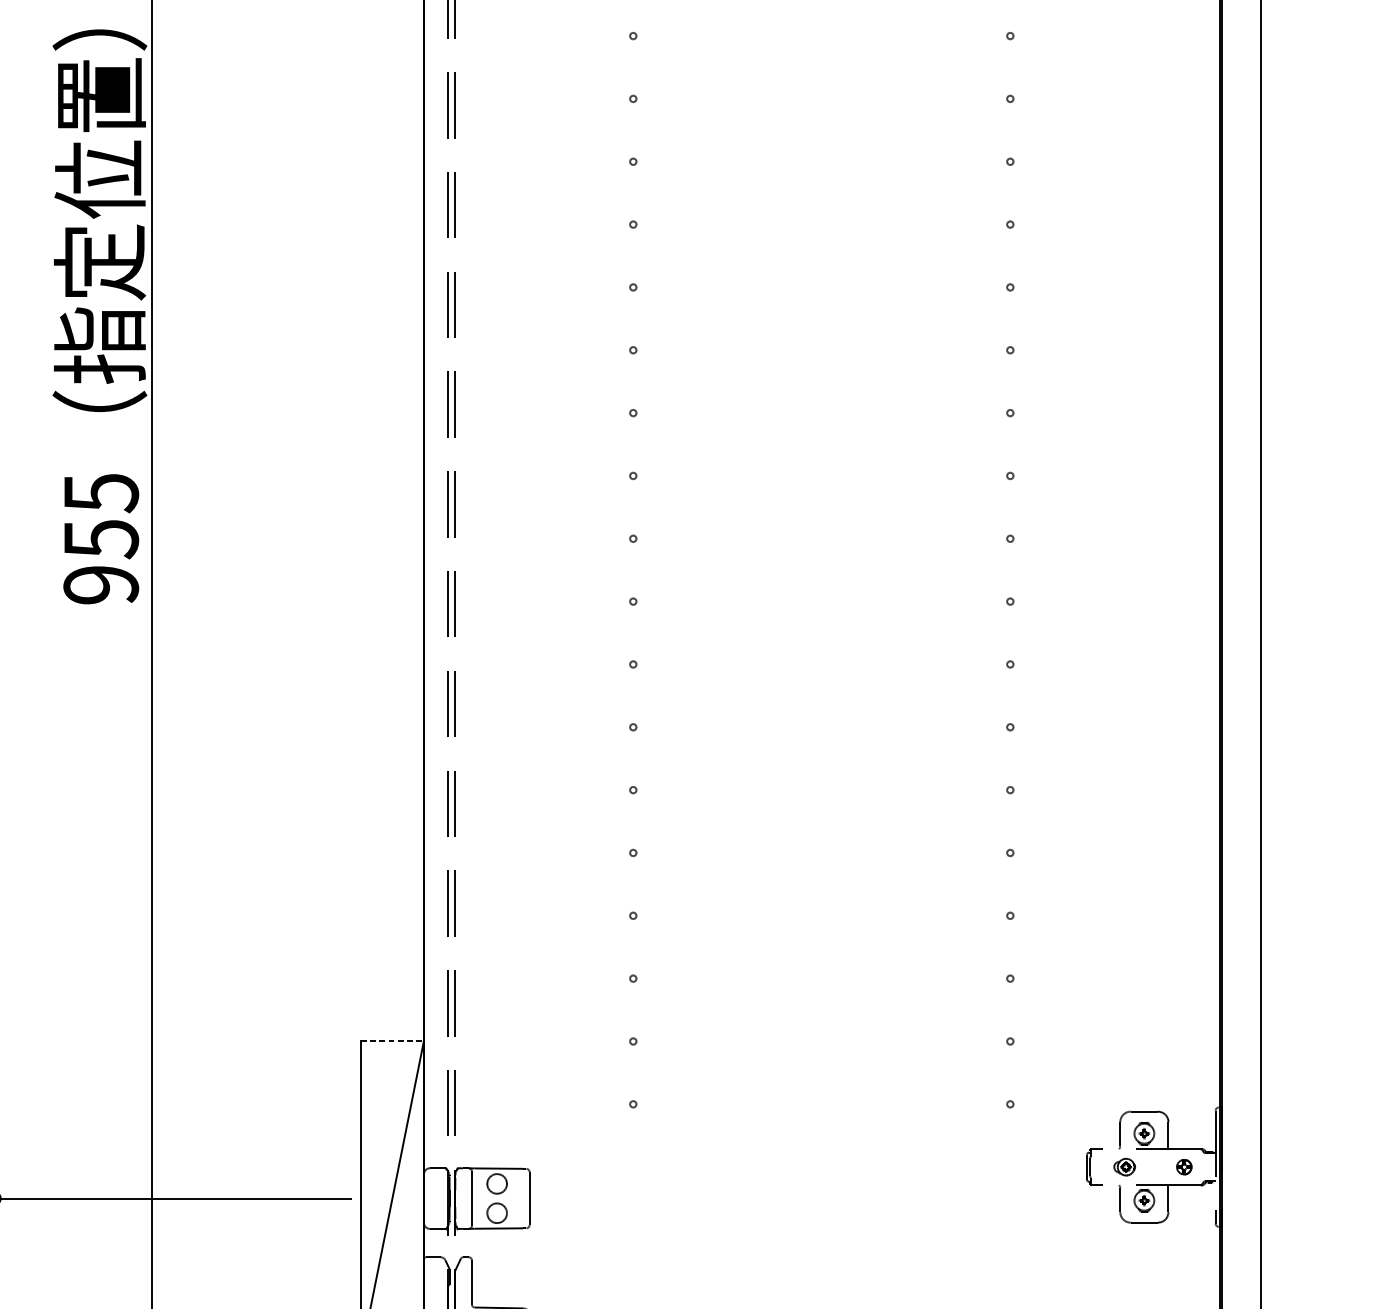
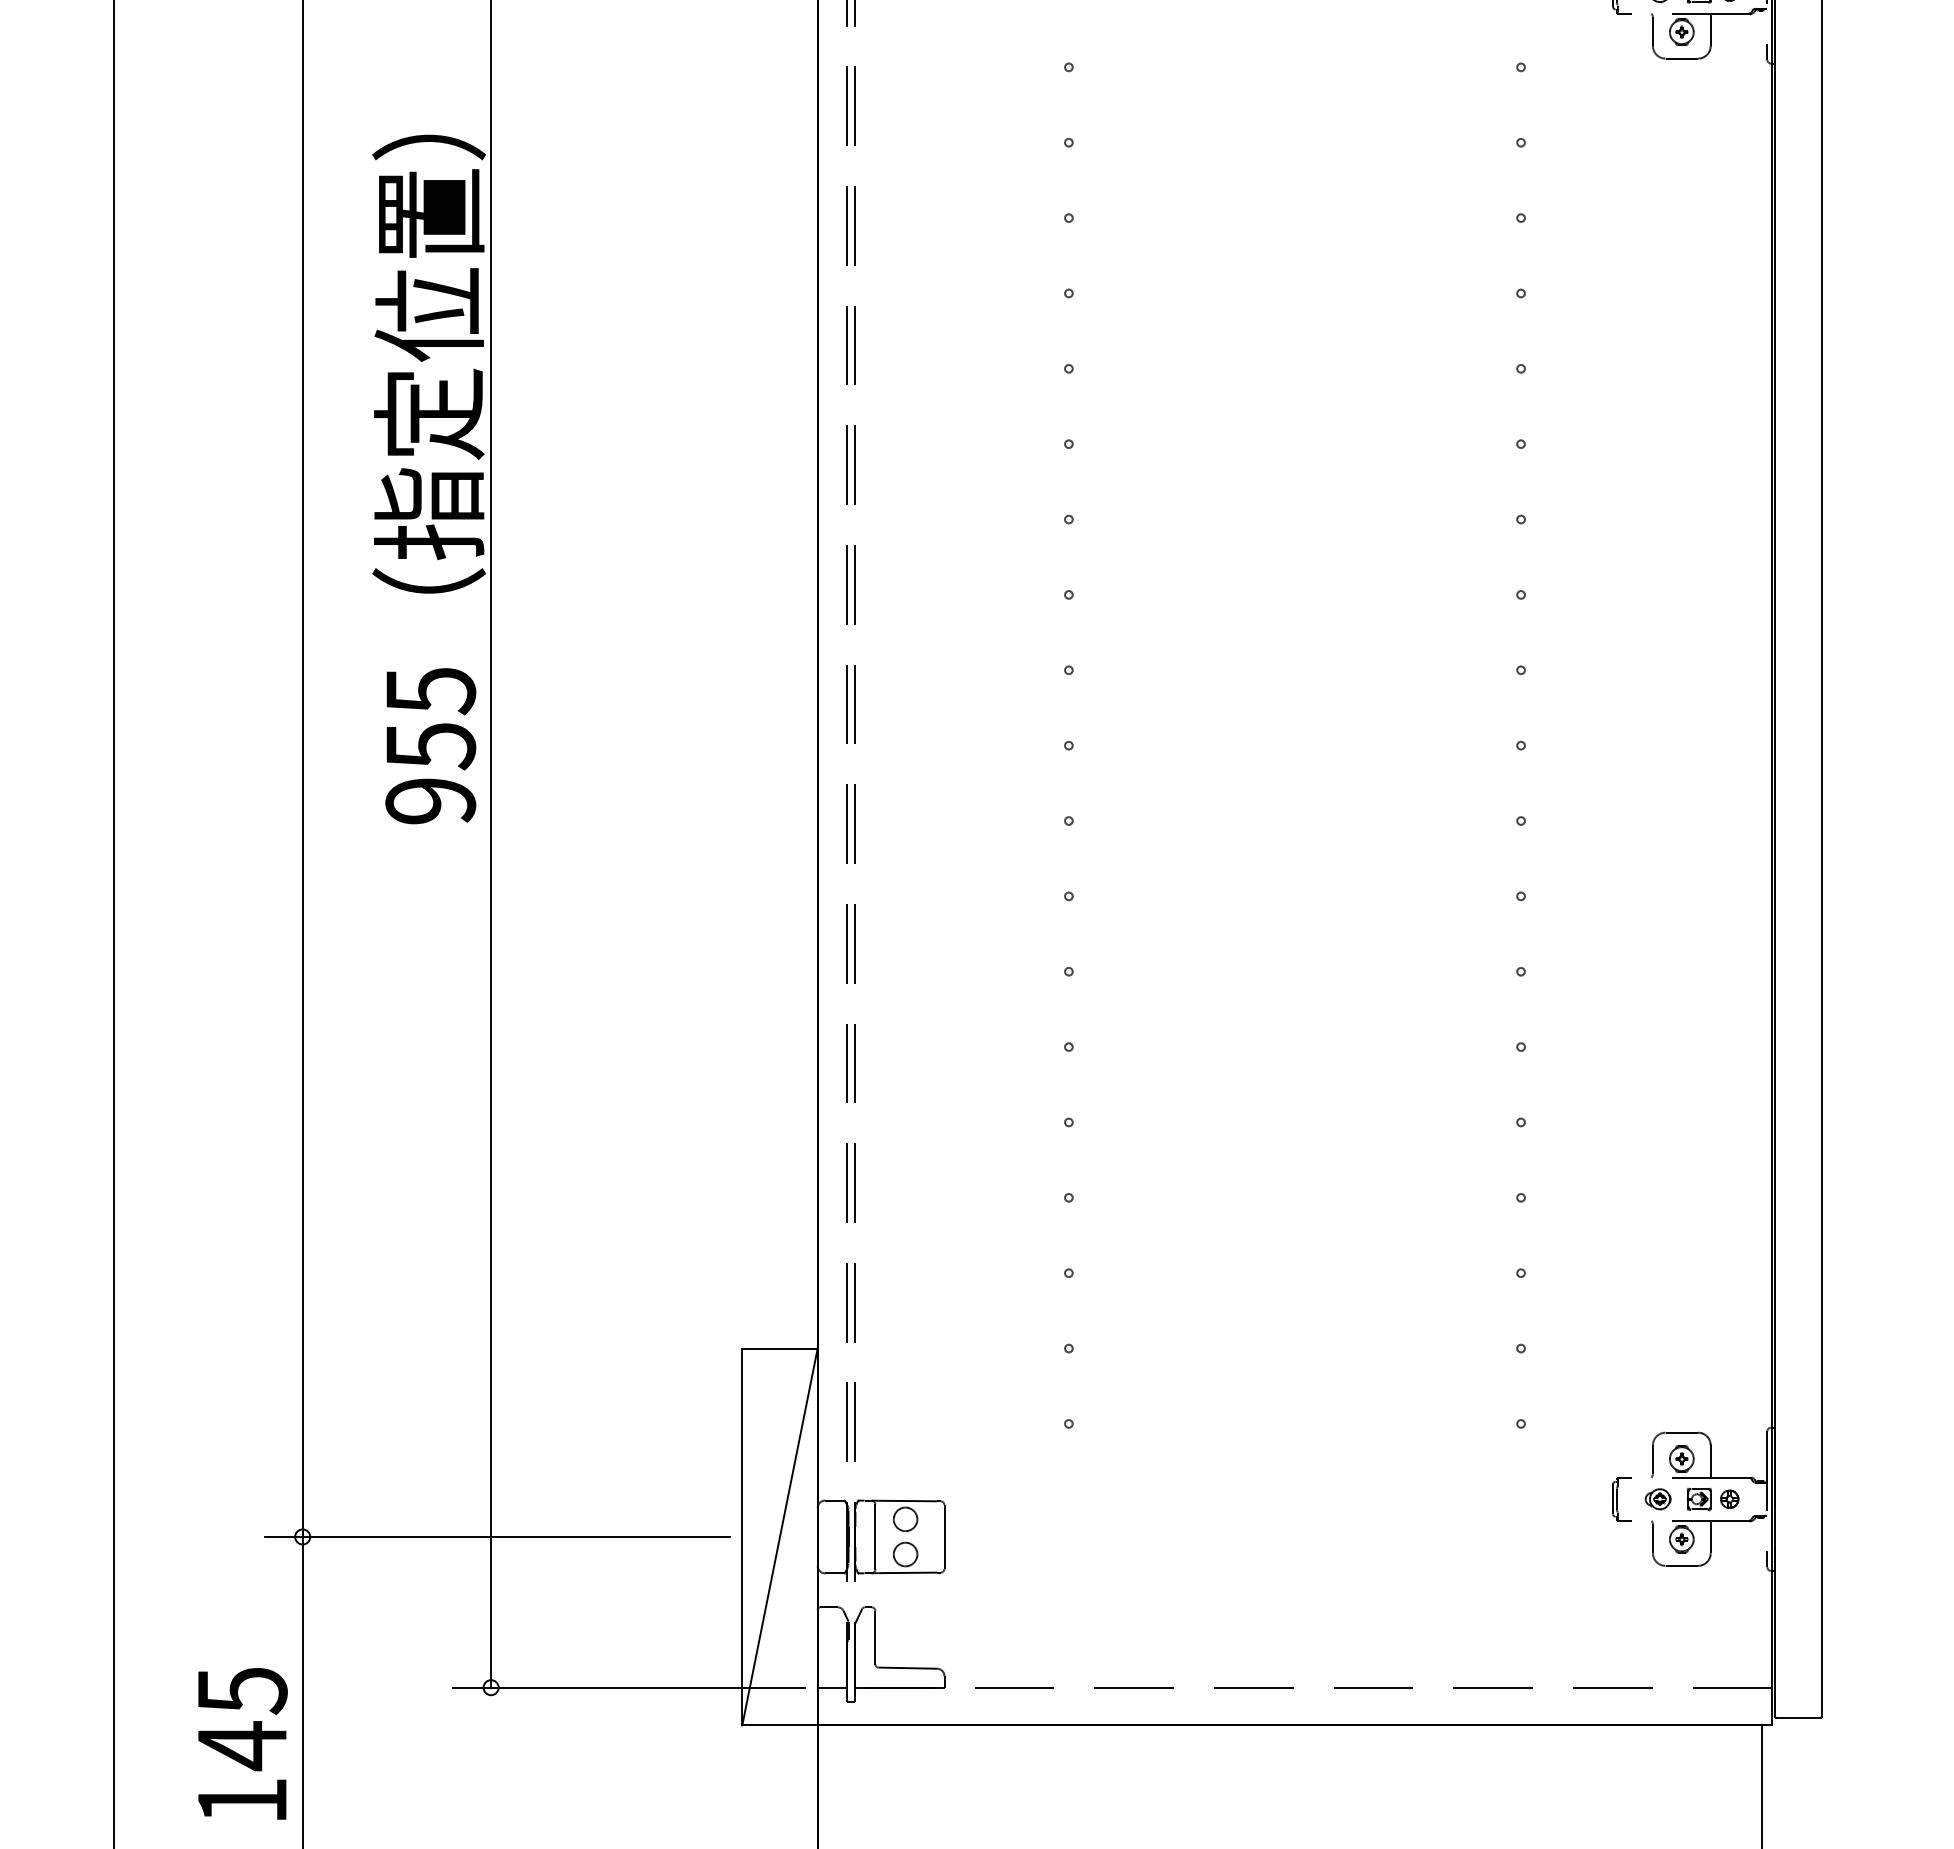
line: (392, 1041) -> (780, 1348), dashed -> solid
part: (1158, 1167) -> (1698, 1499), added

